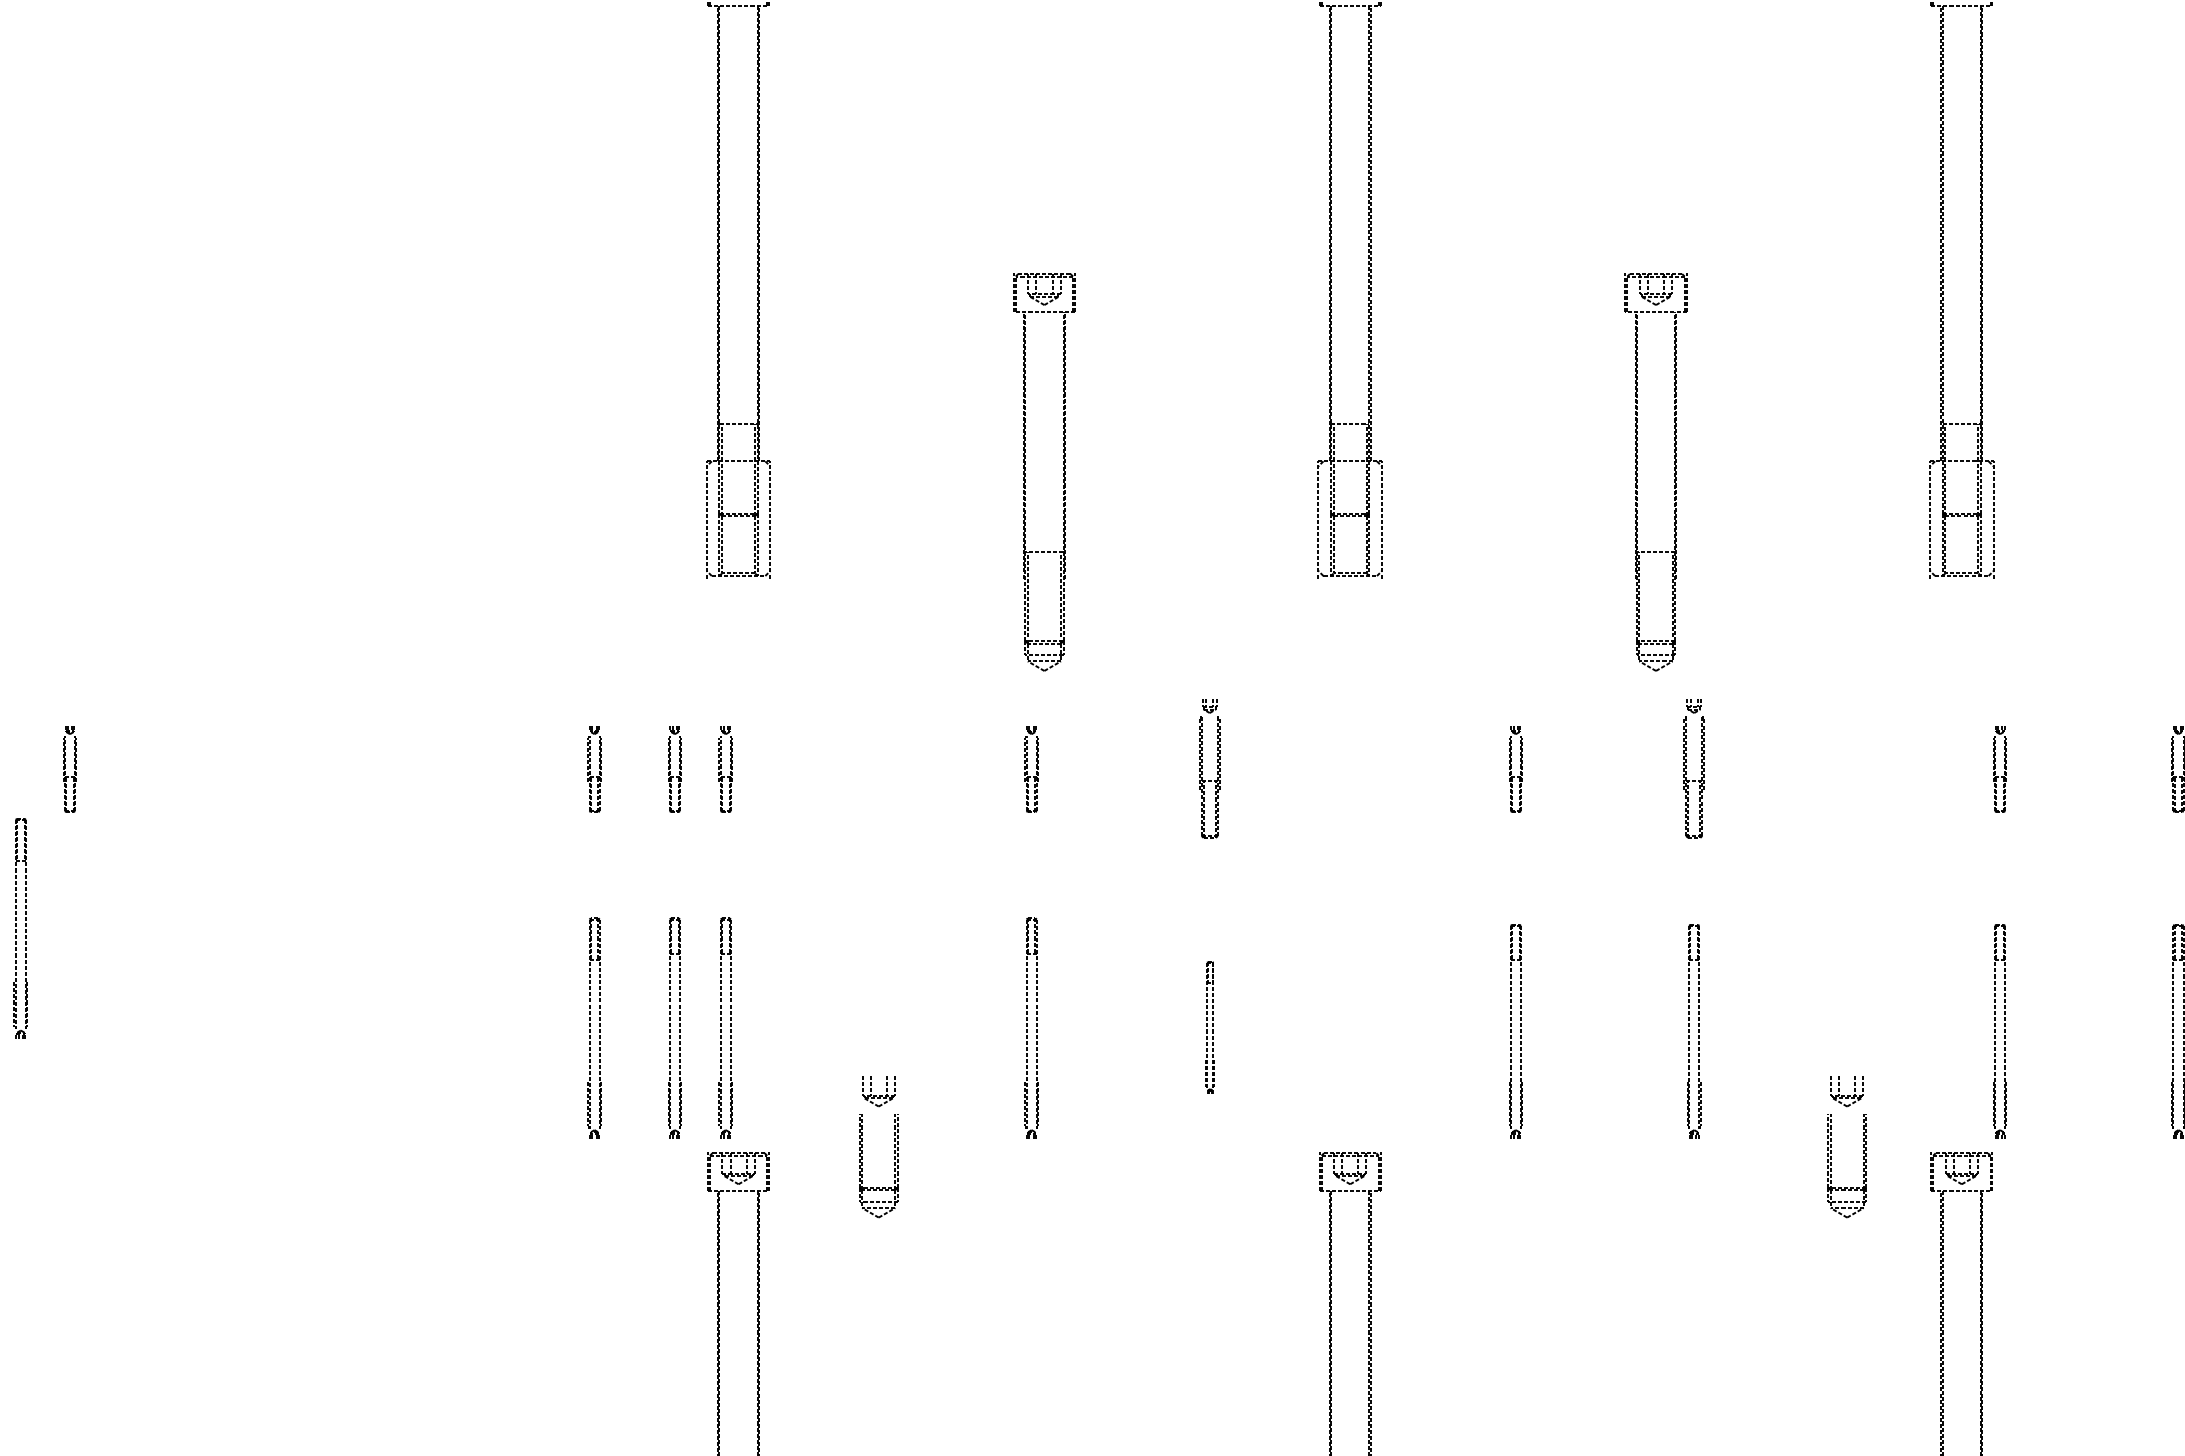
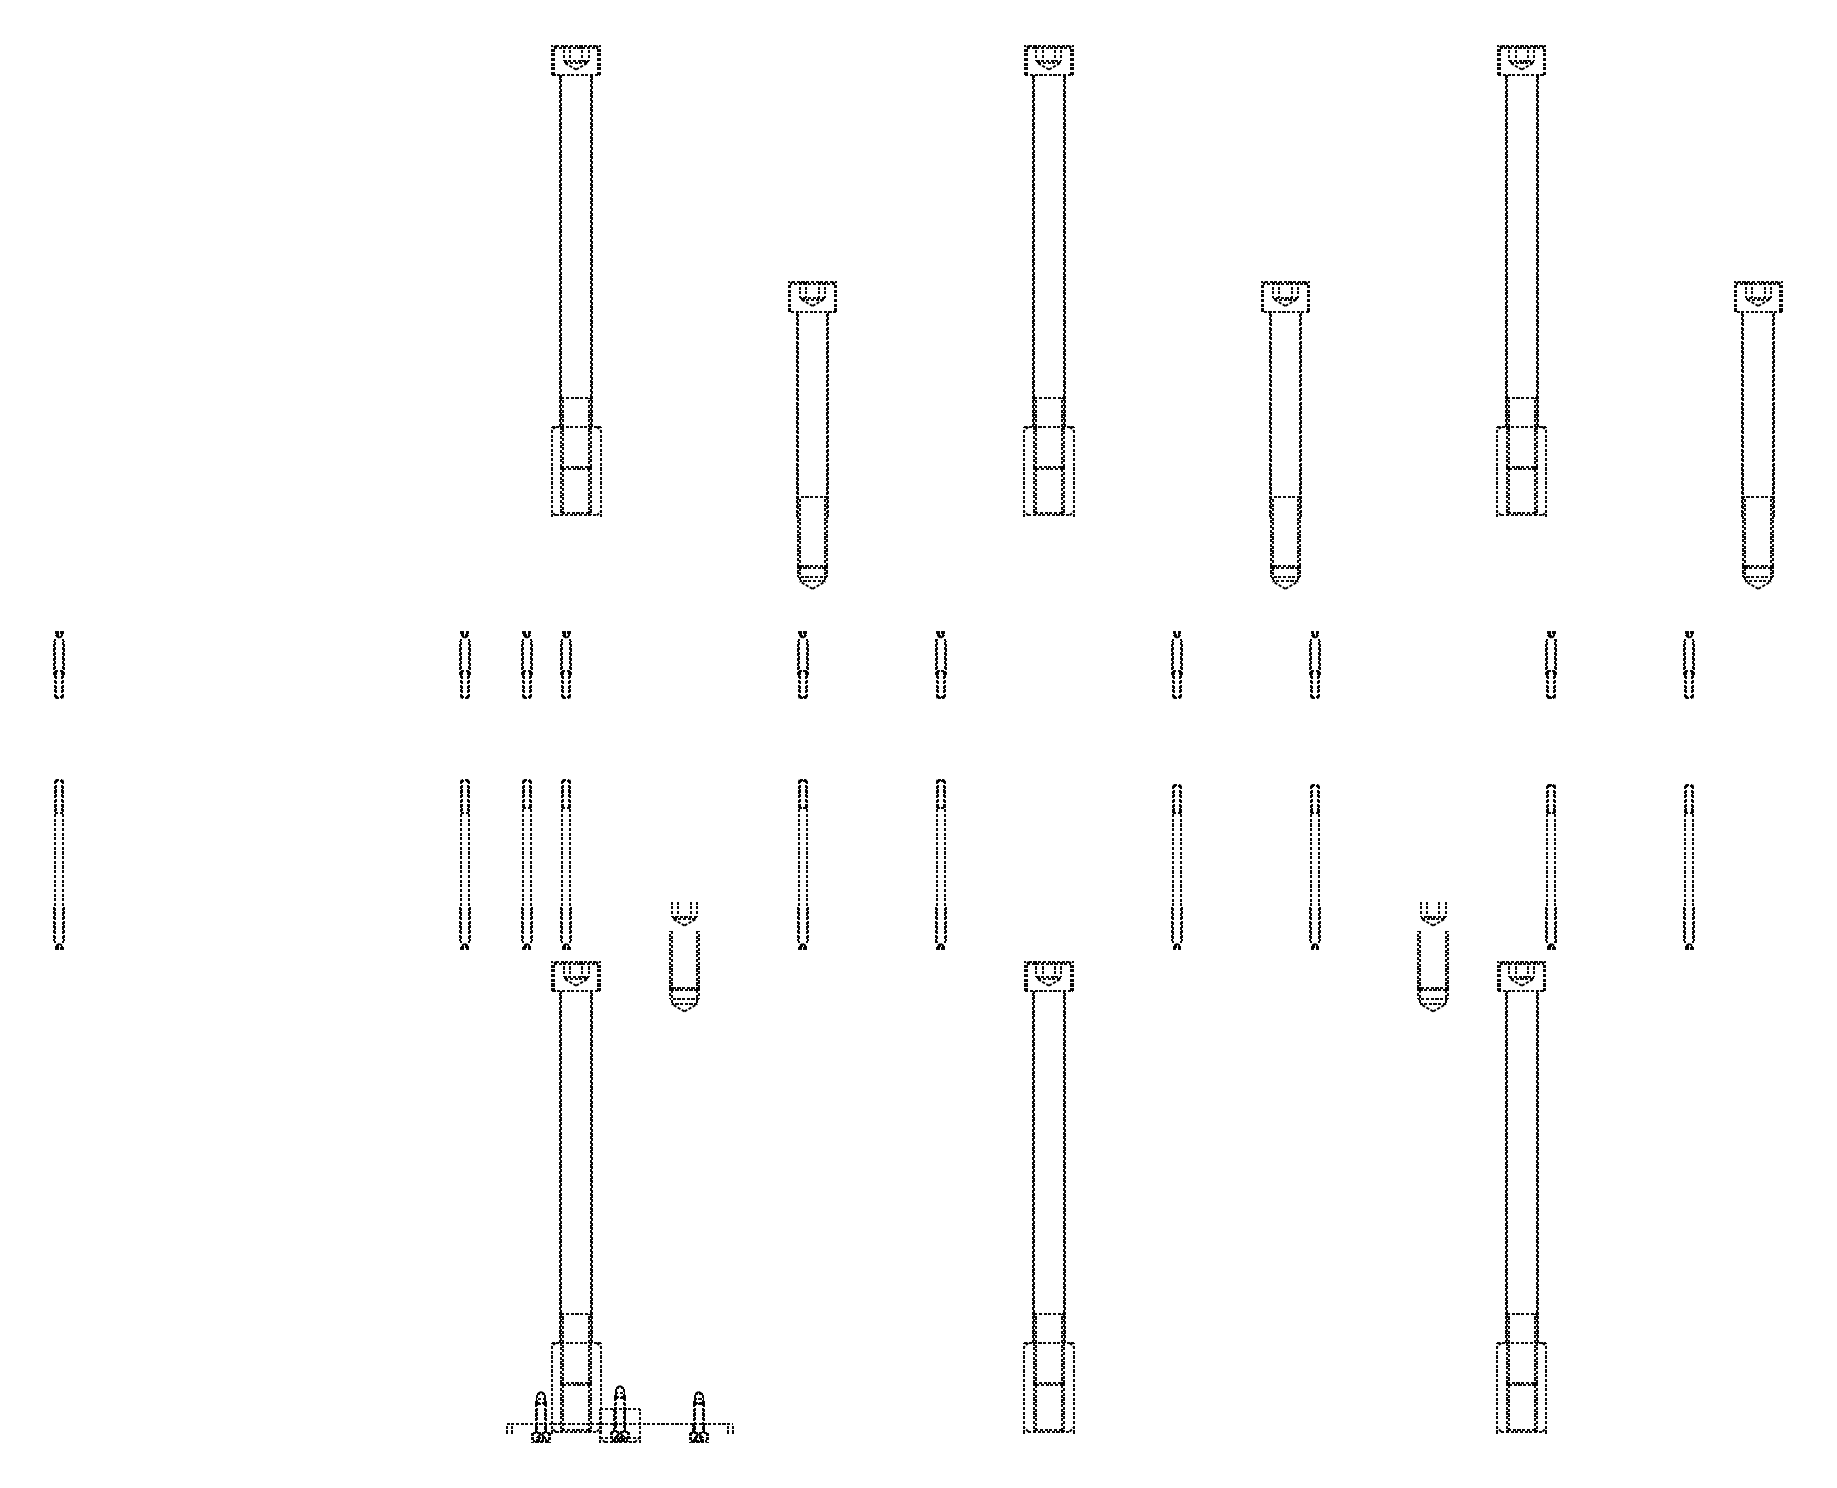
part: (1209, 768) -> (940, 664), size x0.62
part: (1693, 768) -> (1314, 664), size x0.62
part: (19, 927) -> (58, 864), moved
part: (1209, 1027) -> (940, 864), size x1.67

